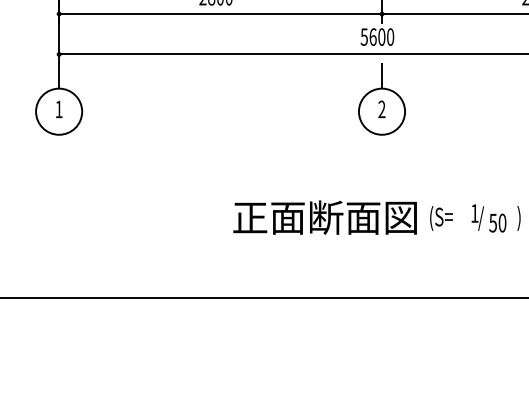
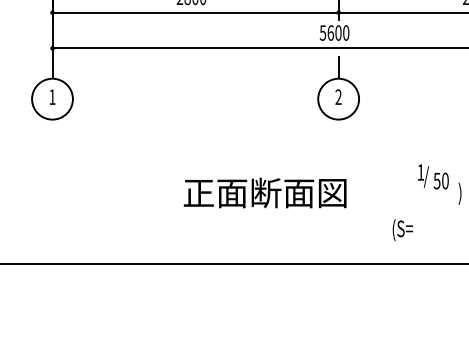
text: (324, 217) -> (264, 192), moved
text: (441, 218) -> (402, 230), moved
text: (488, 218) -> (433, 176), moved

